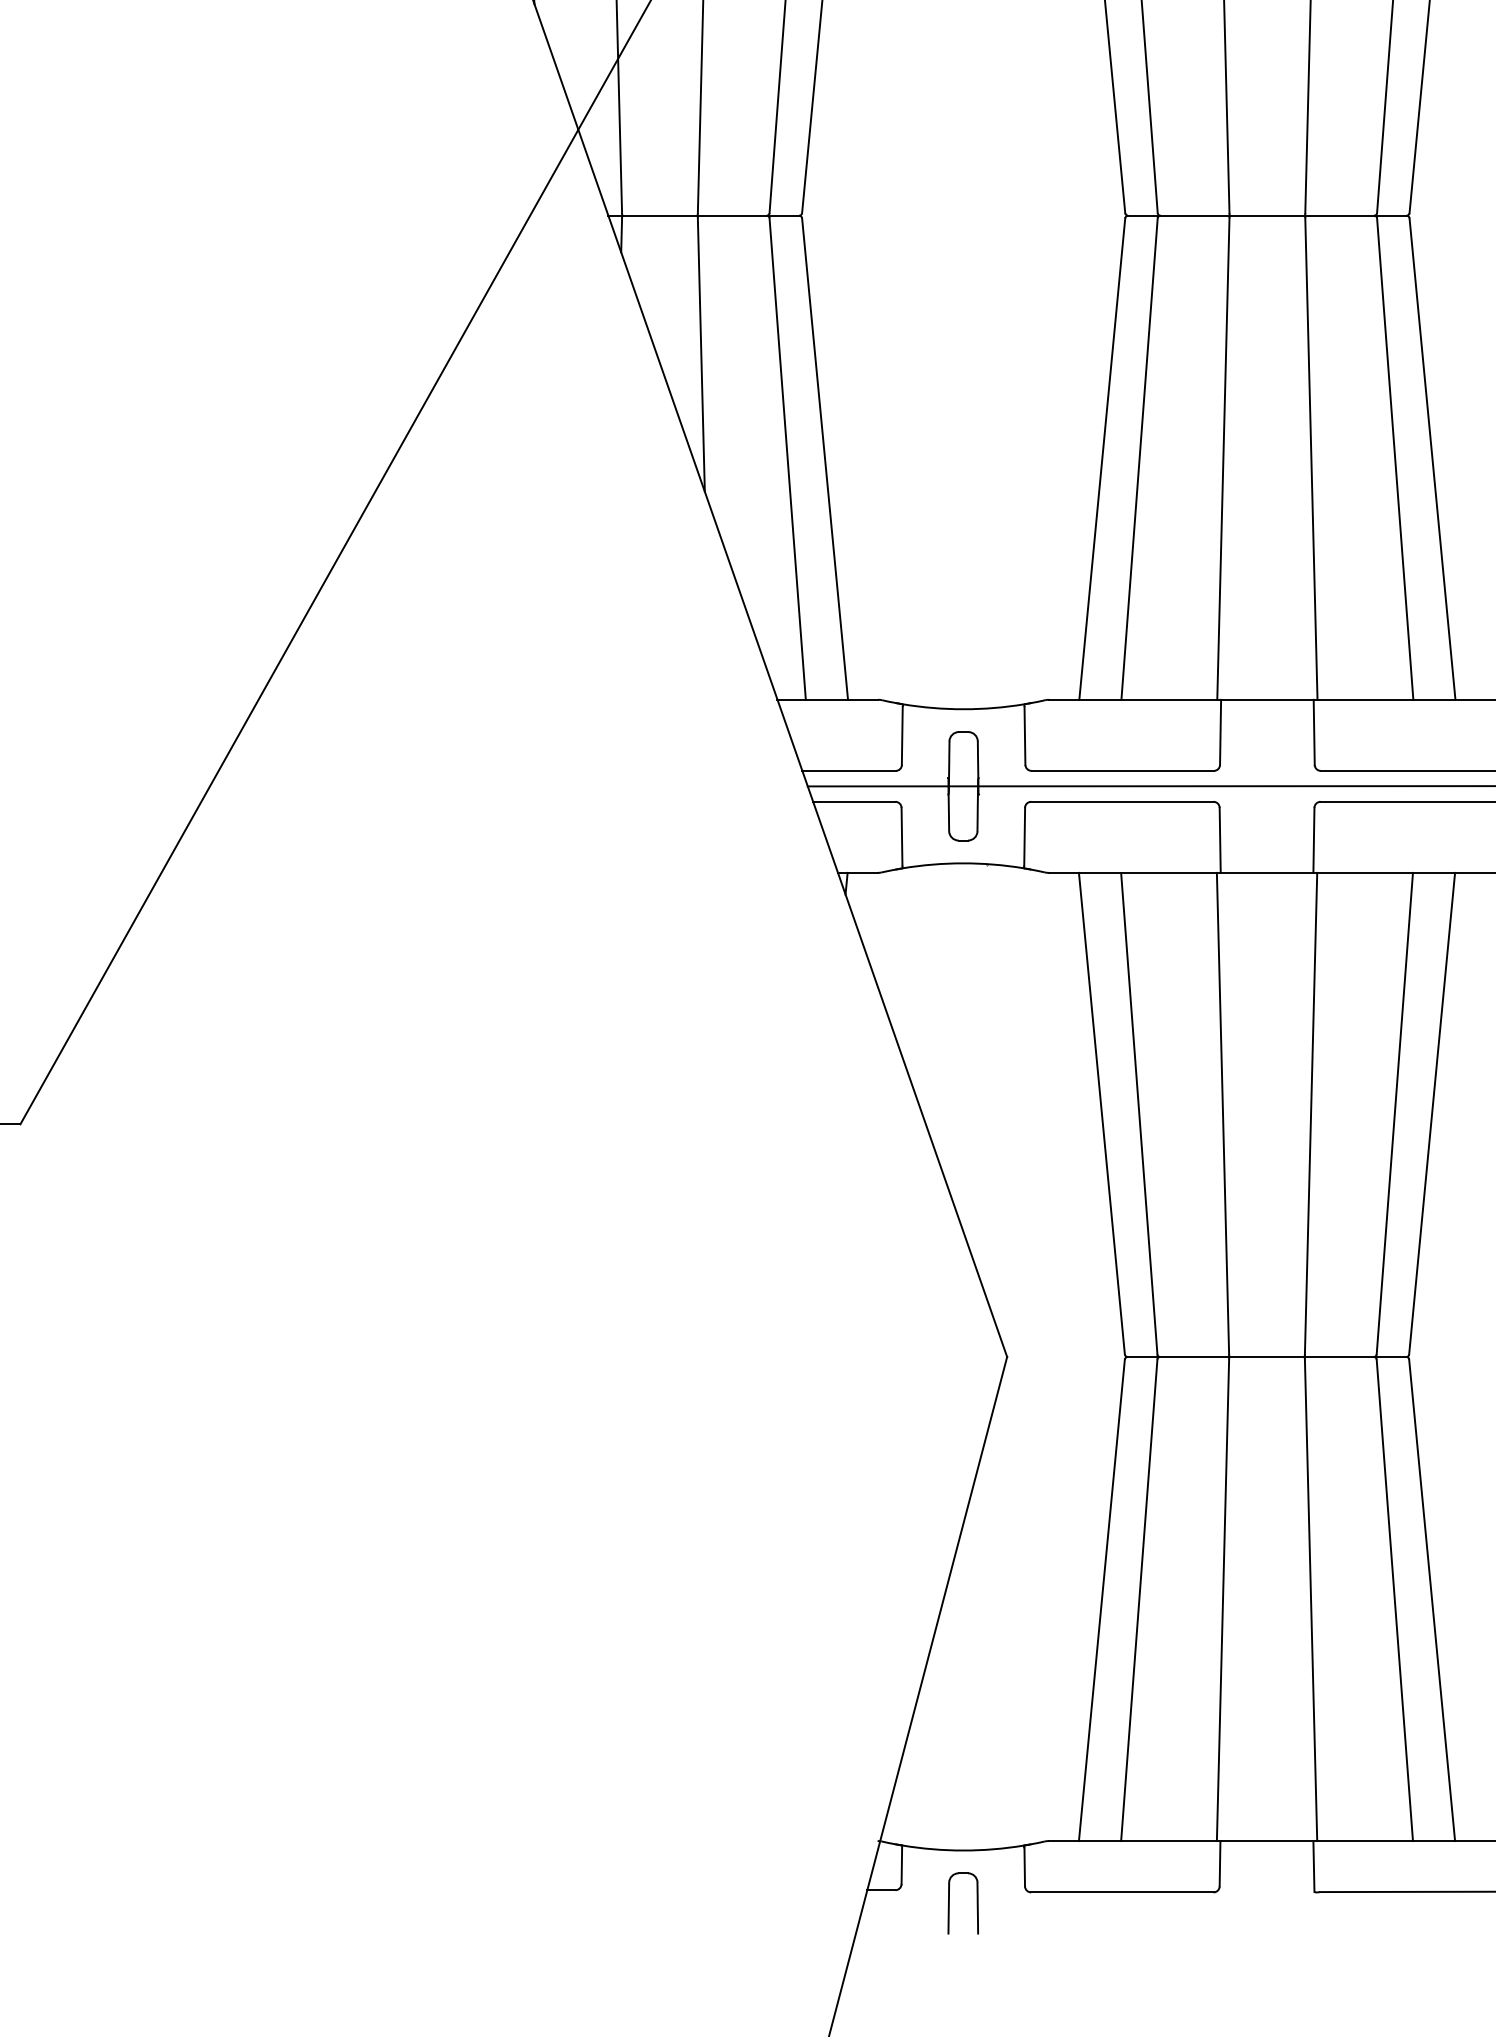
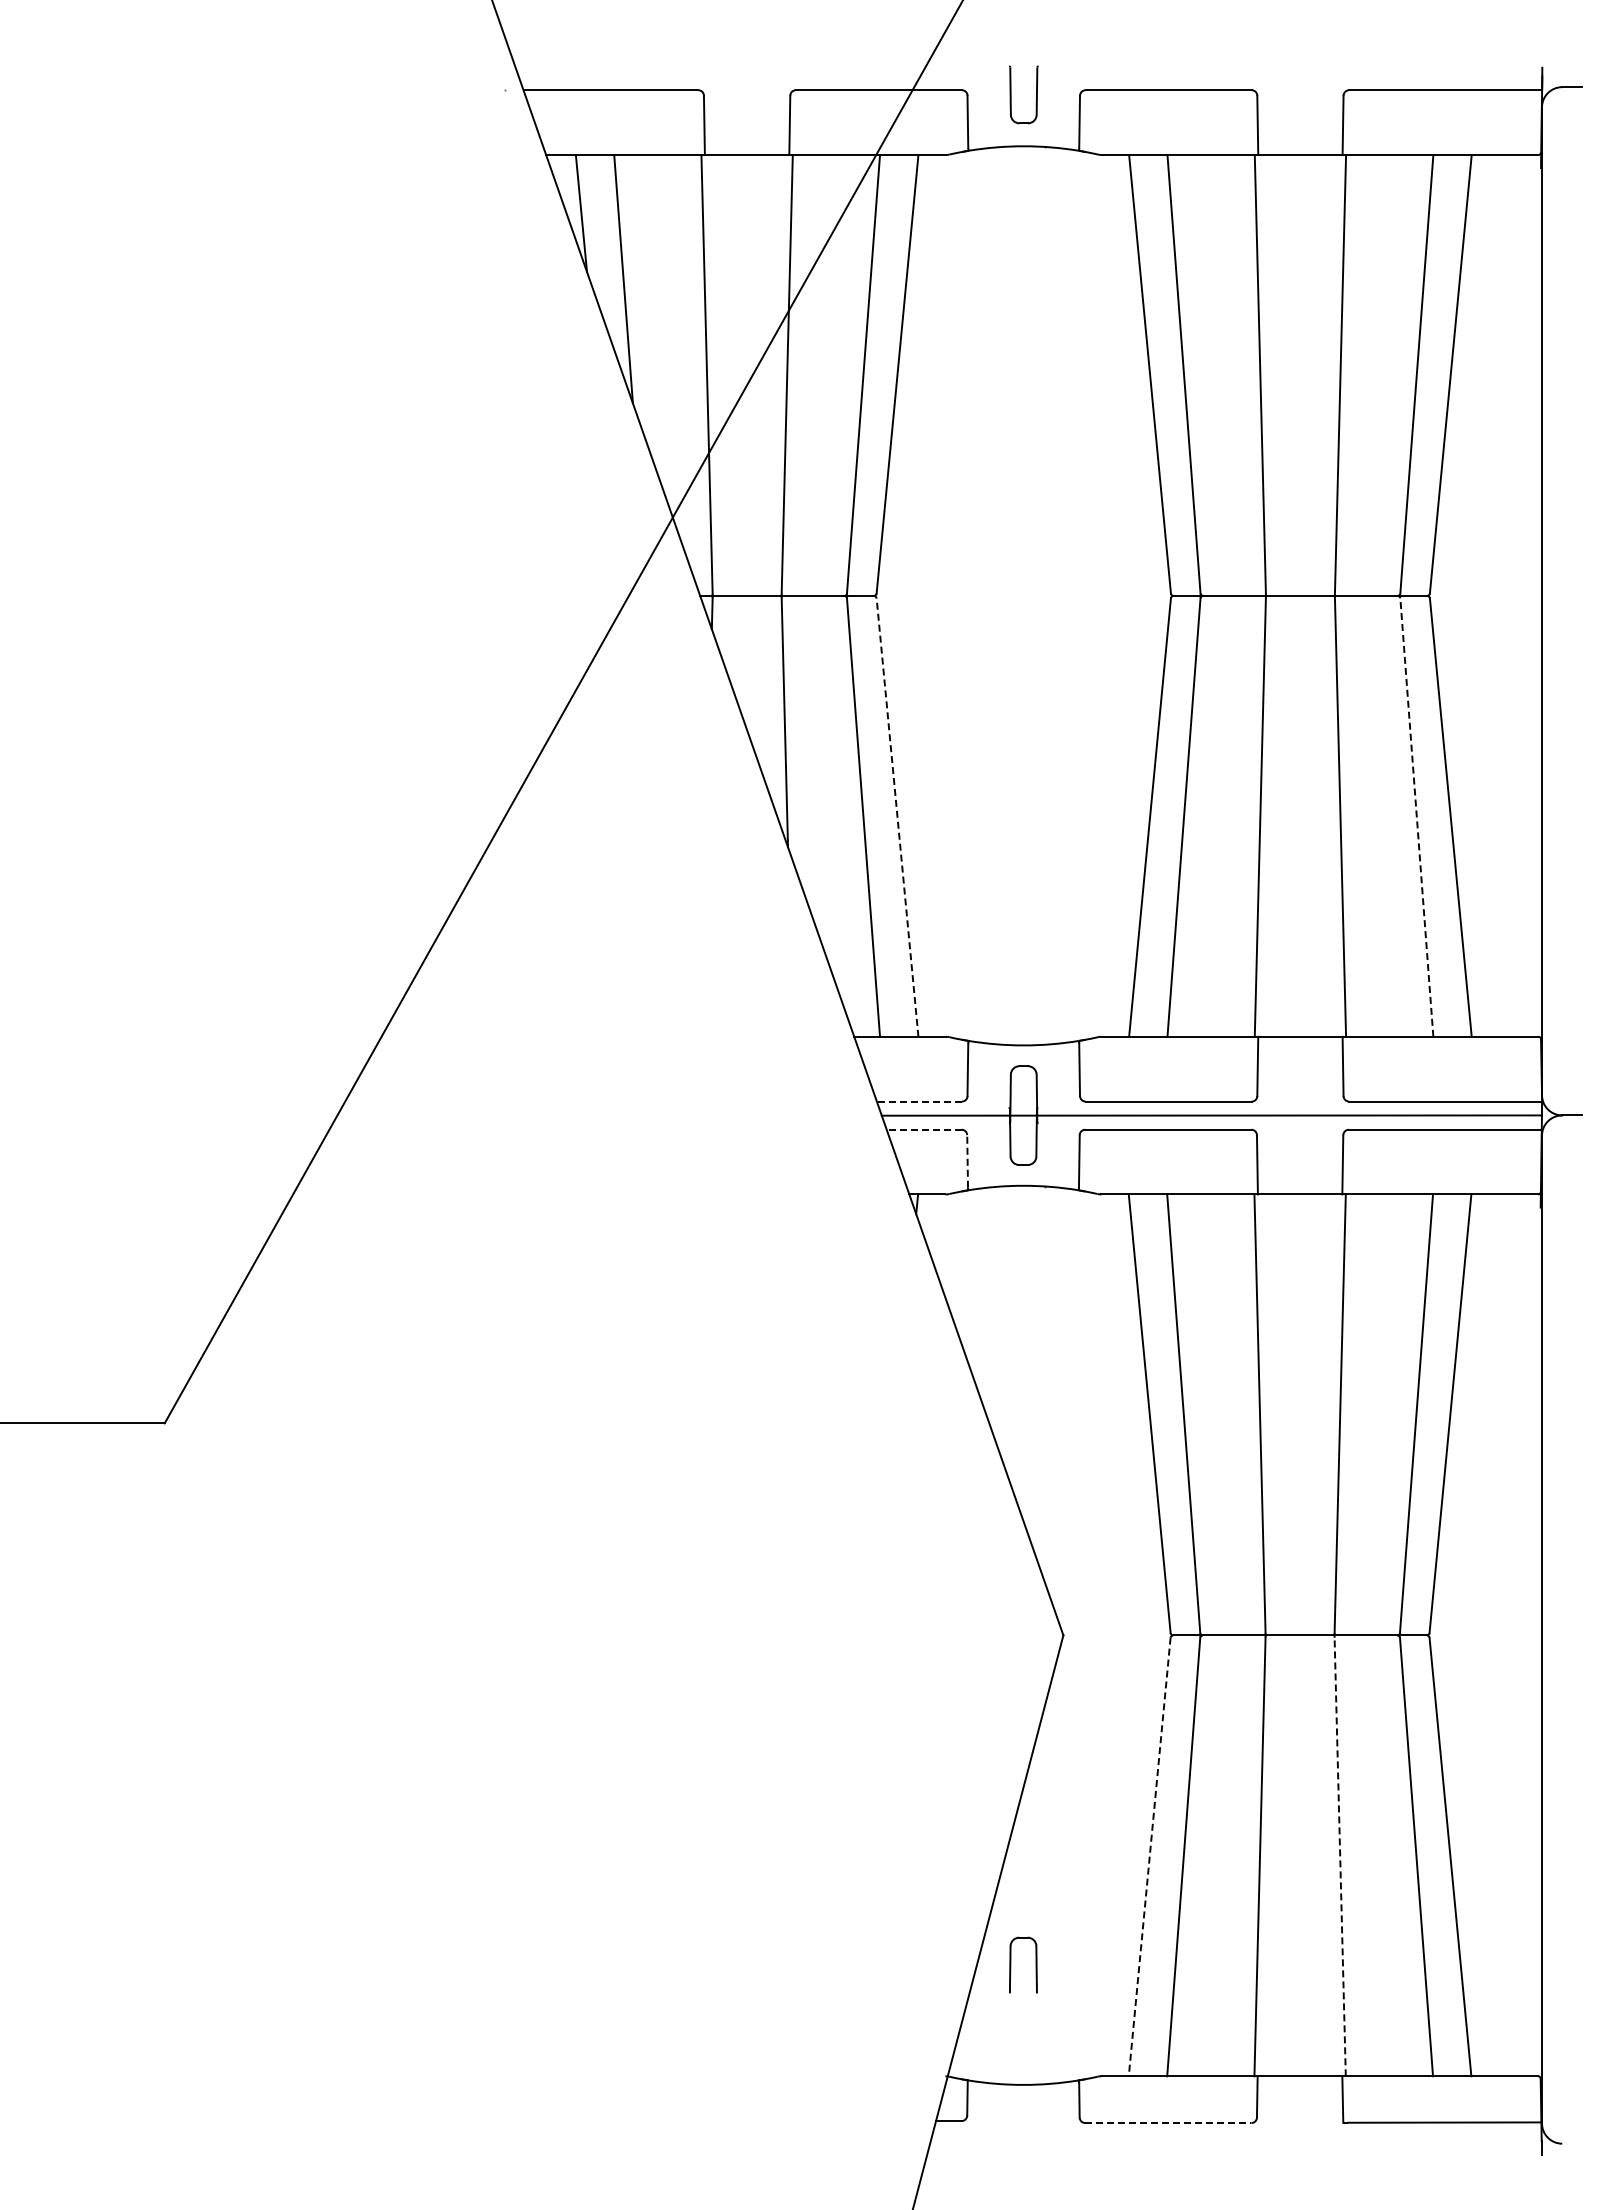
line: (825, 459) -> (897, 817), solid -> dashed
line: (1394, 459) -> (1416, 817), solid -> dashed
line: (849, 770) -> (919, 1101), solid -> dashed
line: (853, 801) -> (923, 1129), solid -> dashed
line: (901, 835) -> (967, 1160), solid -> dashed
line: (1311, 1599) -> (1340, 1856), solid -> dashed
line: (1101, 1600) -> (1149, 1857), solid -> dashed
line: (1122, 1892) -> (1168, 2123), solid -> dashed
part: (950, 1902) -> (1011, 1964), moved

